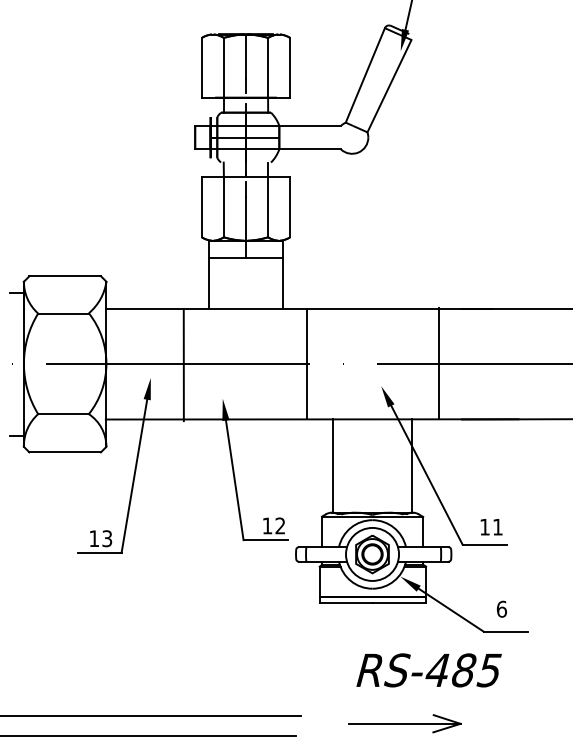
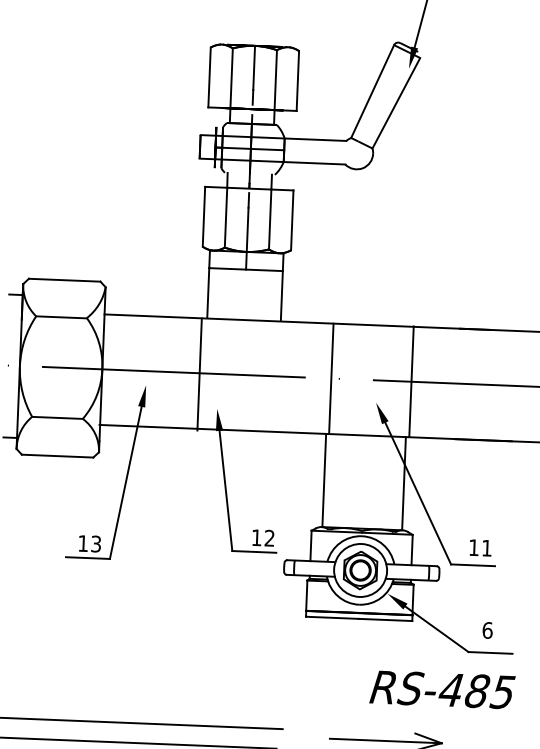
line: (306, 363) -> (331, 378), moved
line: (438, 363) -> (411, 381), moved
line: (183, 365) -> (199, 374), moved
text: (428, 670) -> (441, 689), moved

